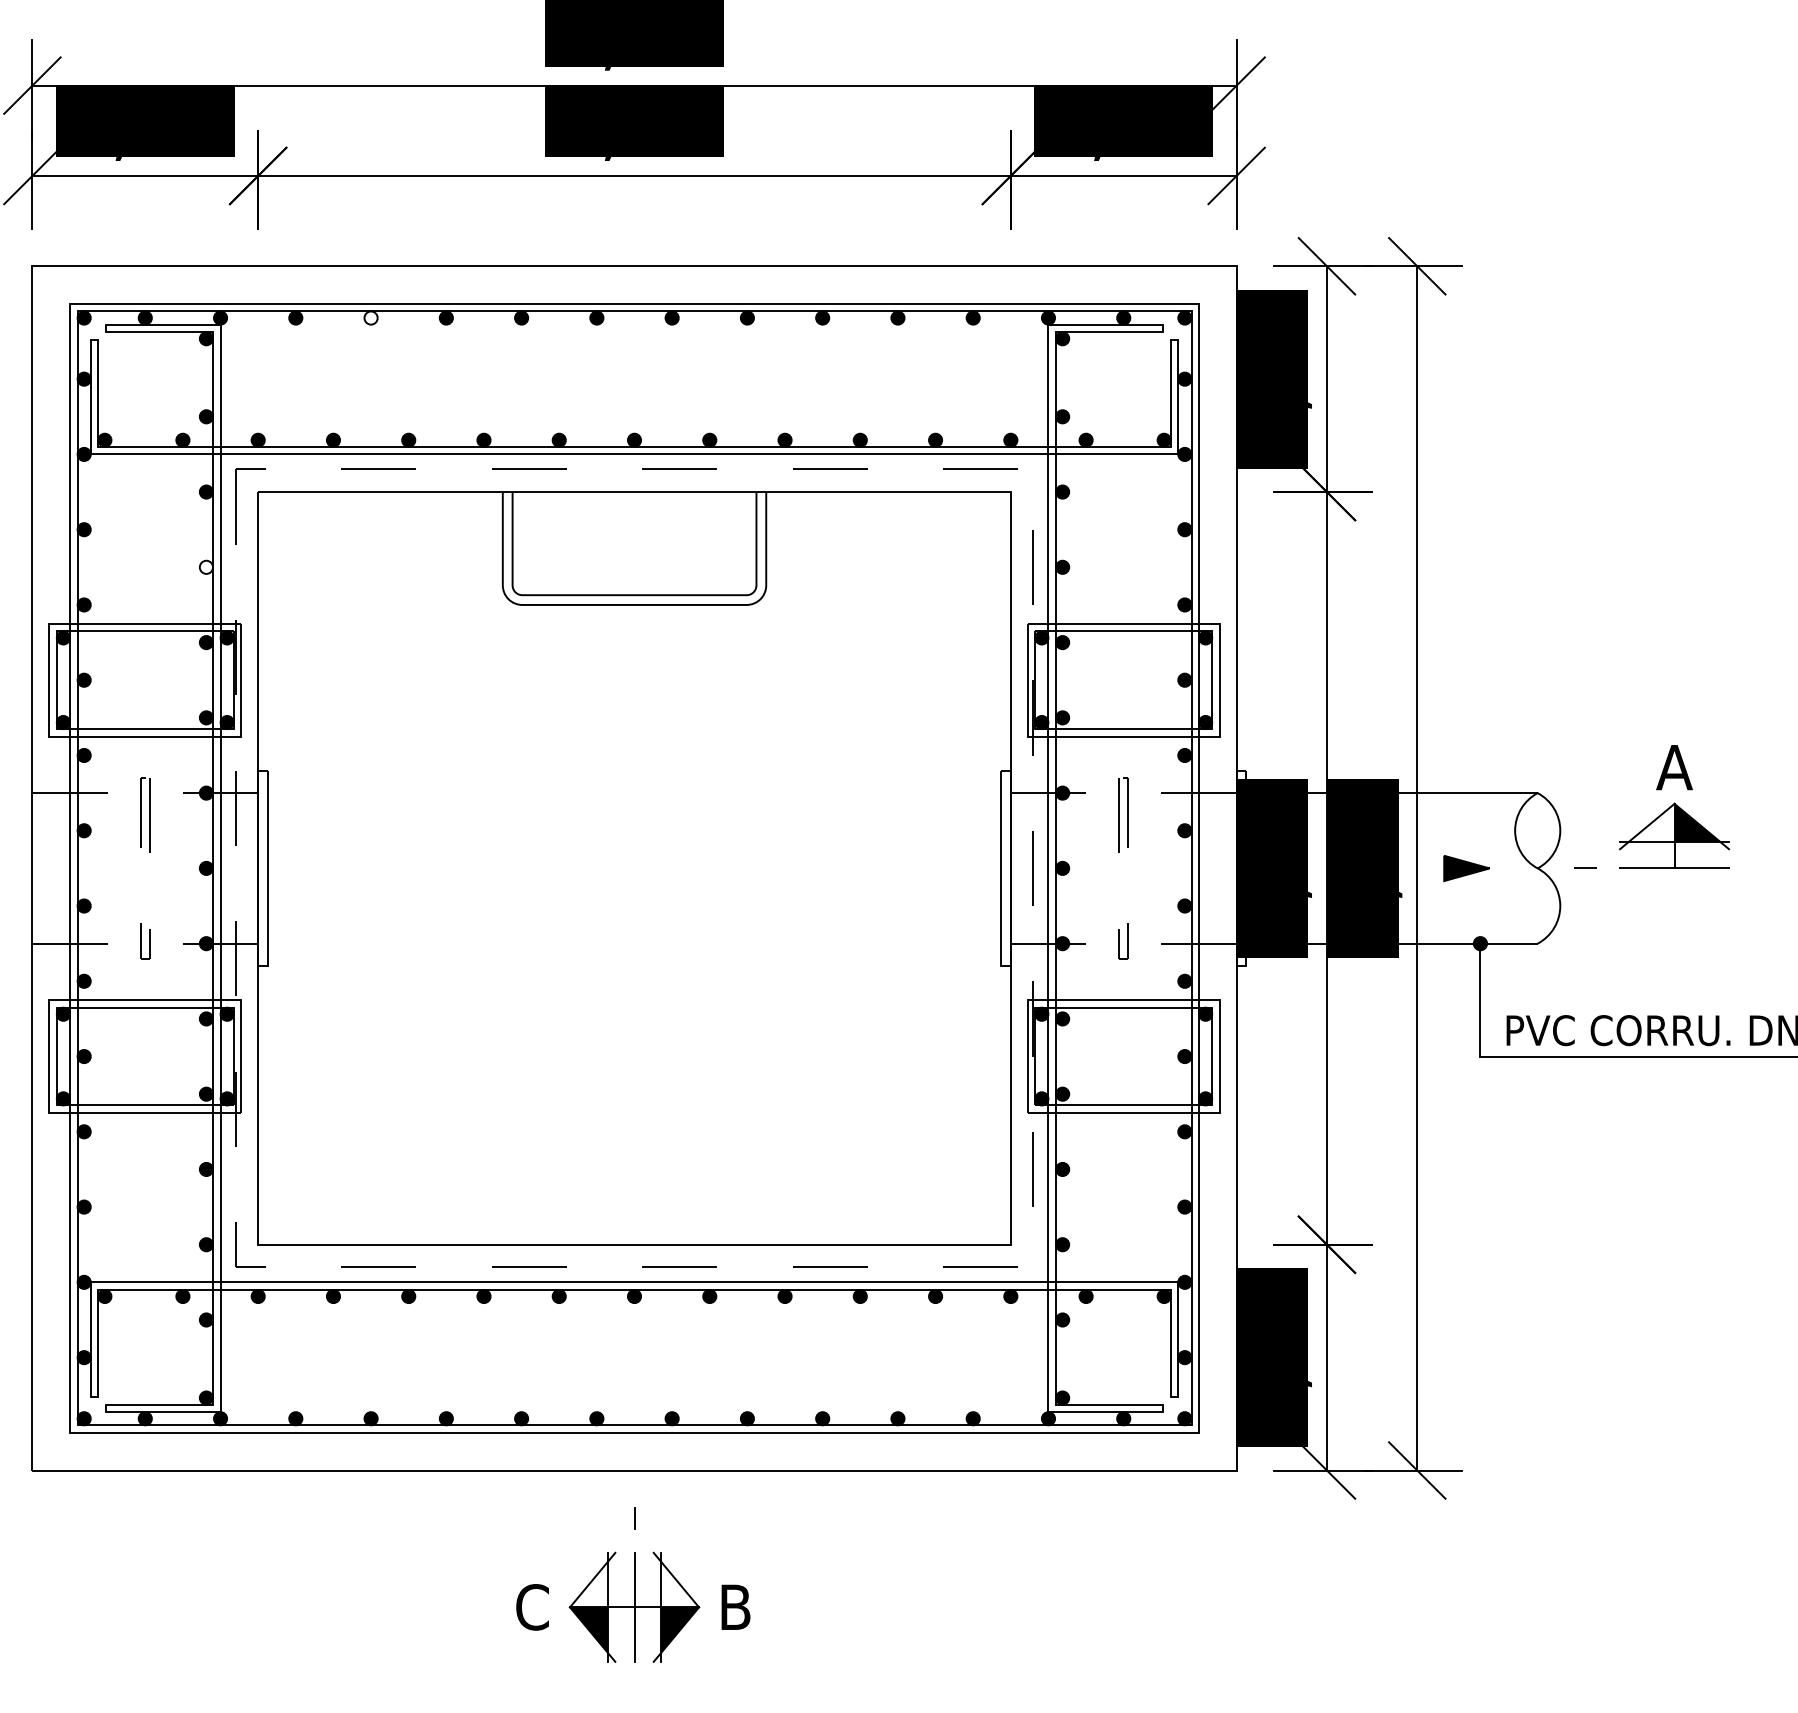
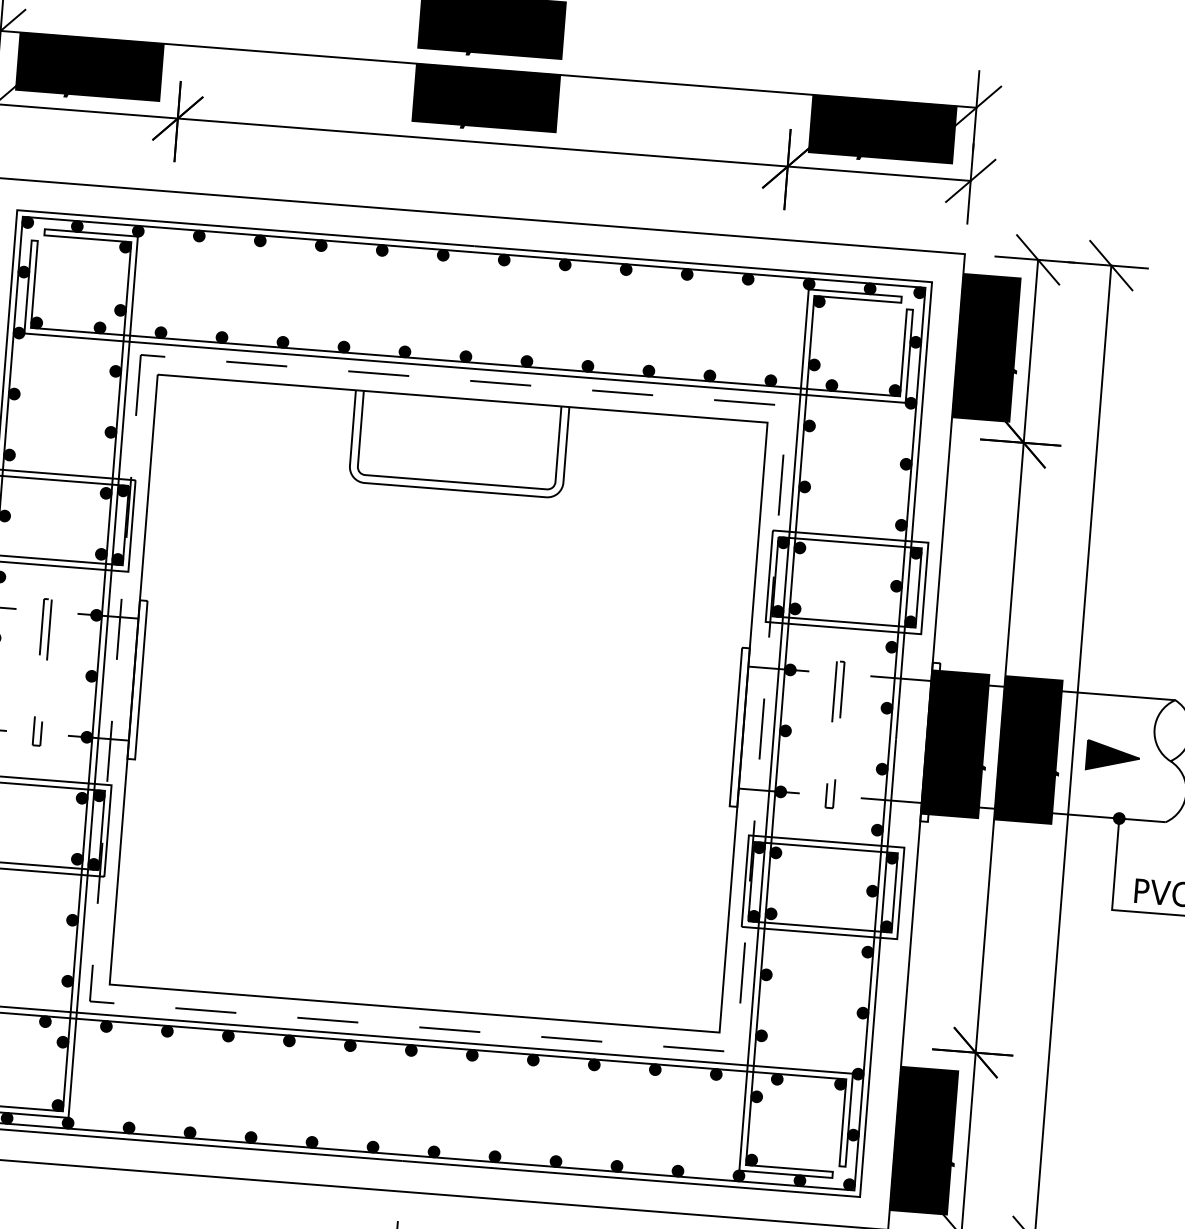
fill: (370, 317) -> (259, 240), added
fill: (206, 566) -> (111, 431), added
part: (1466, 868) -> (1112, 756), size x1.43

